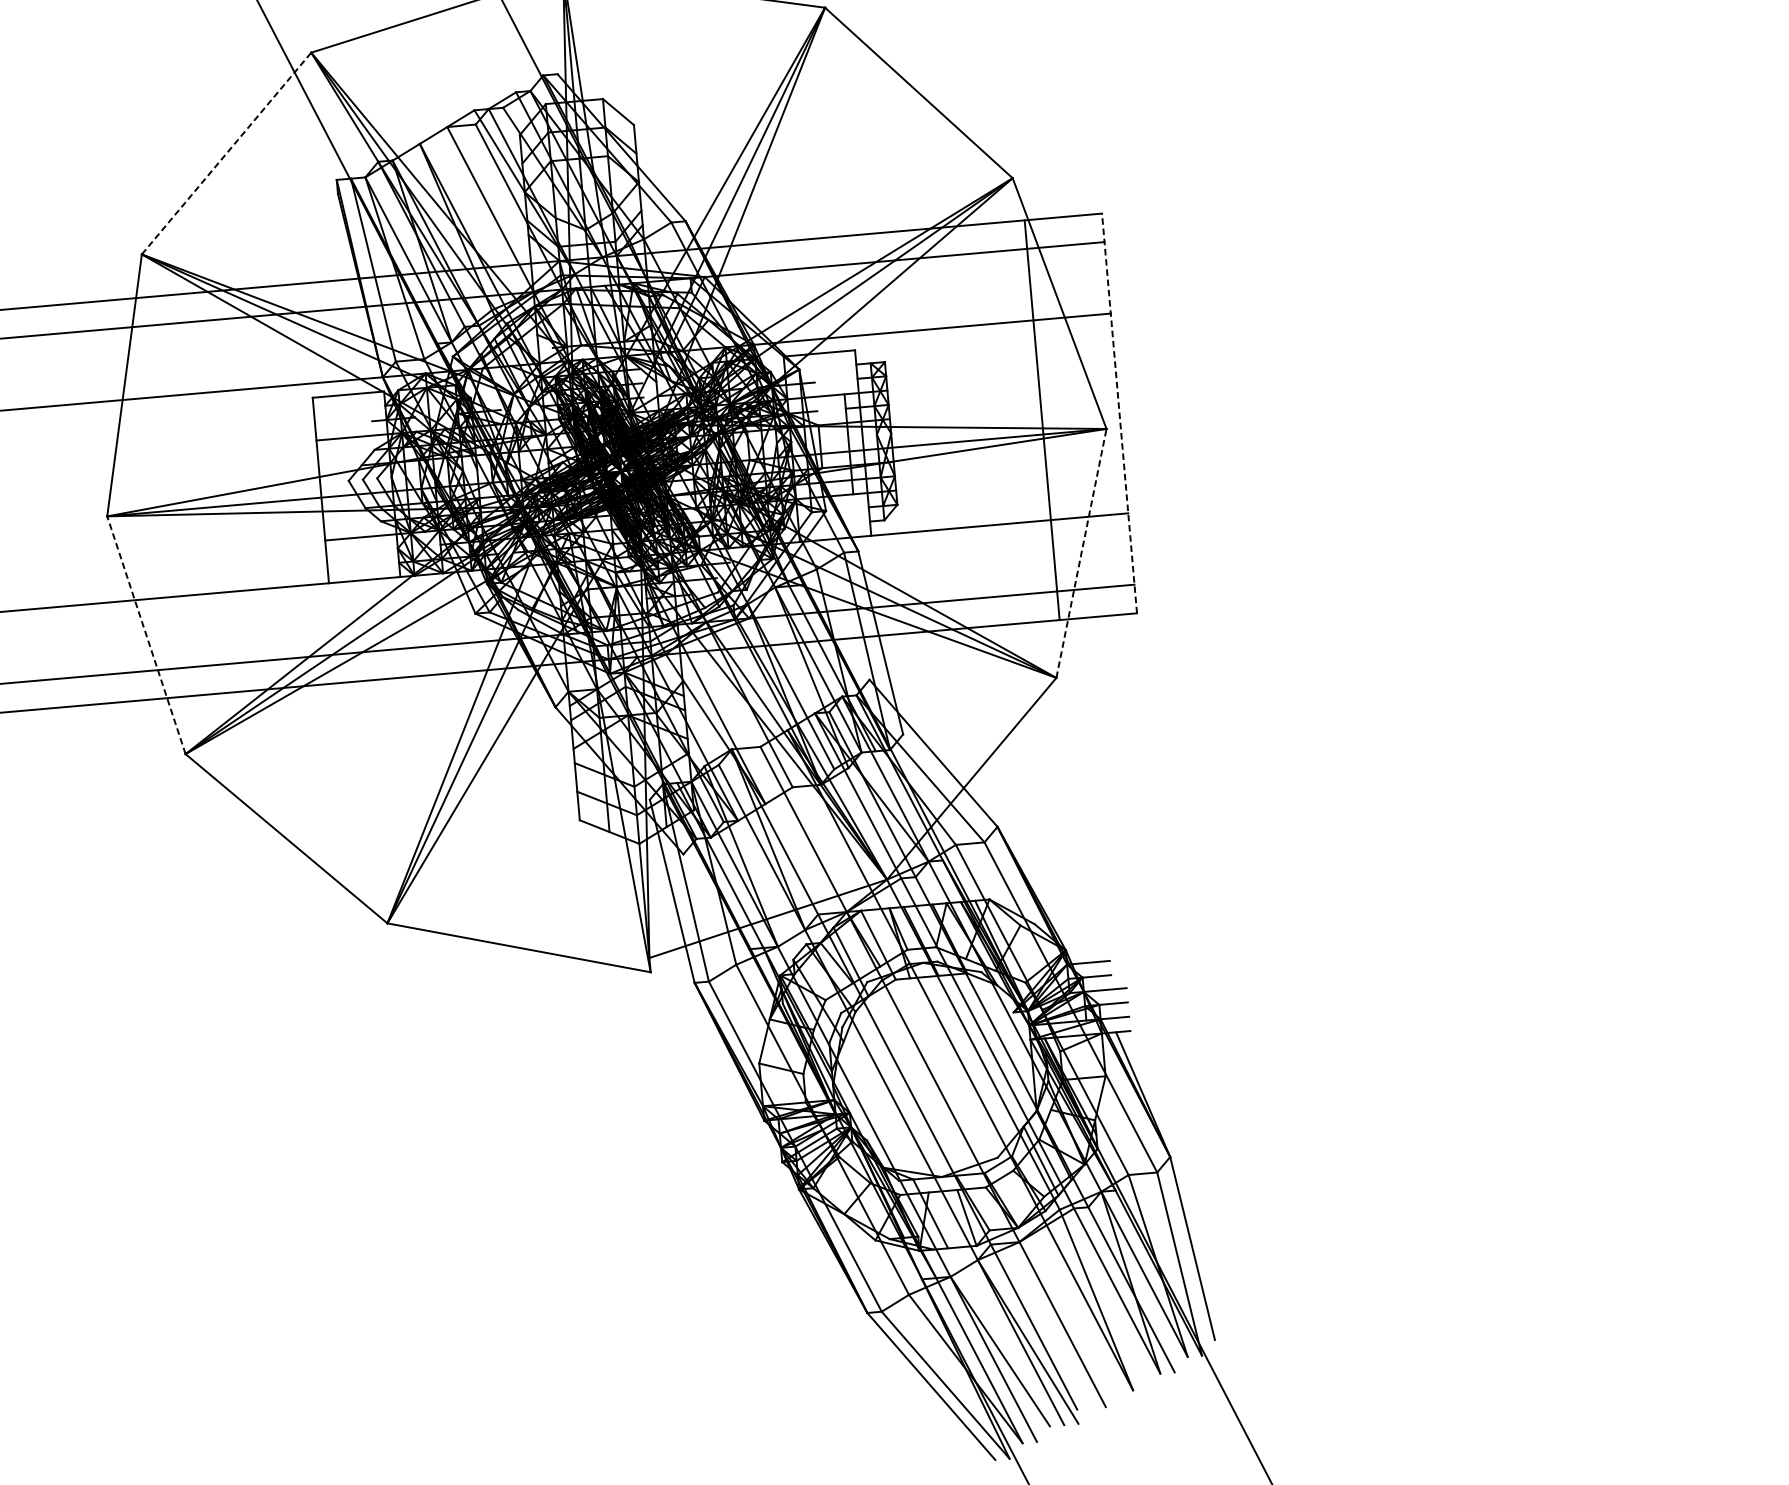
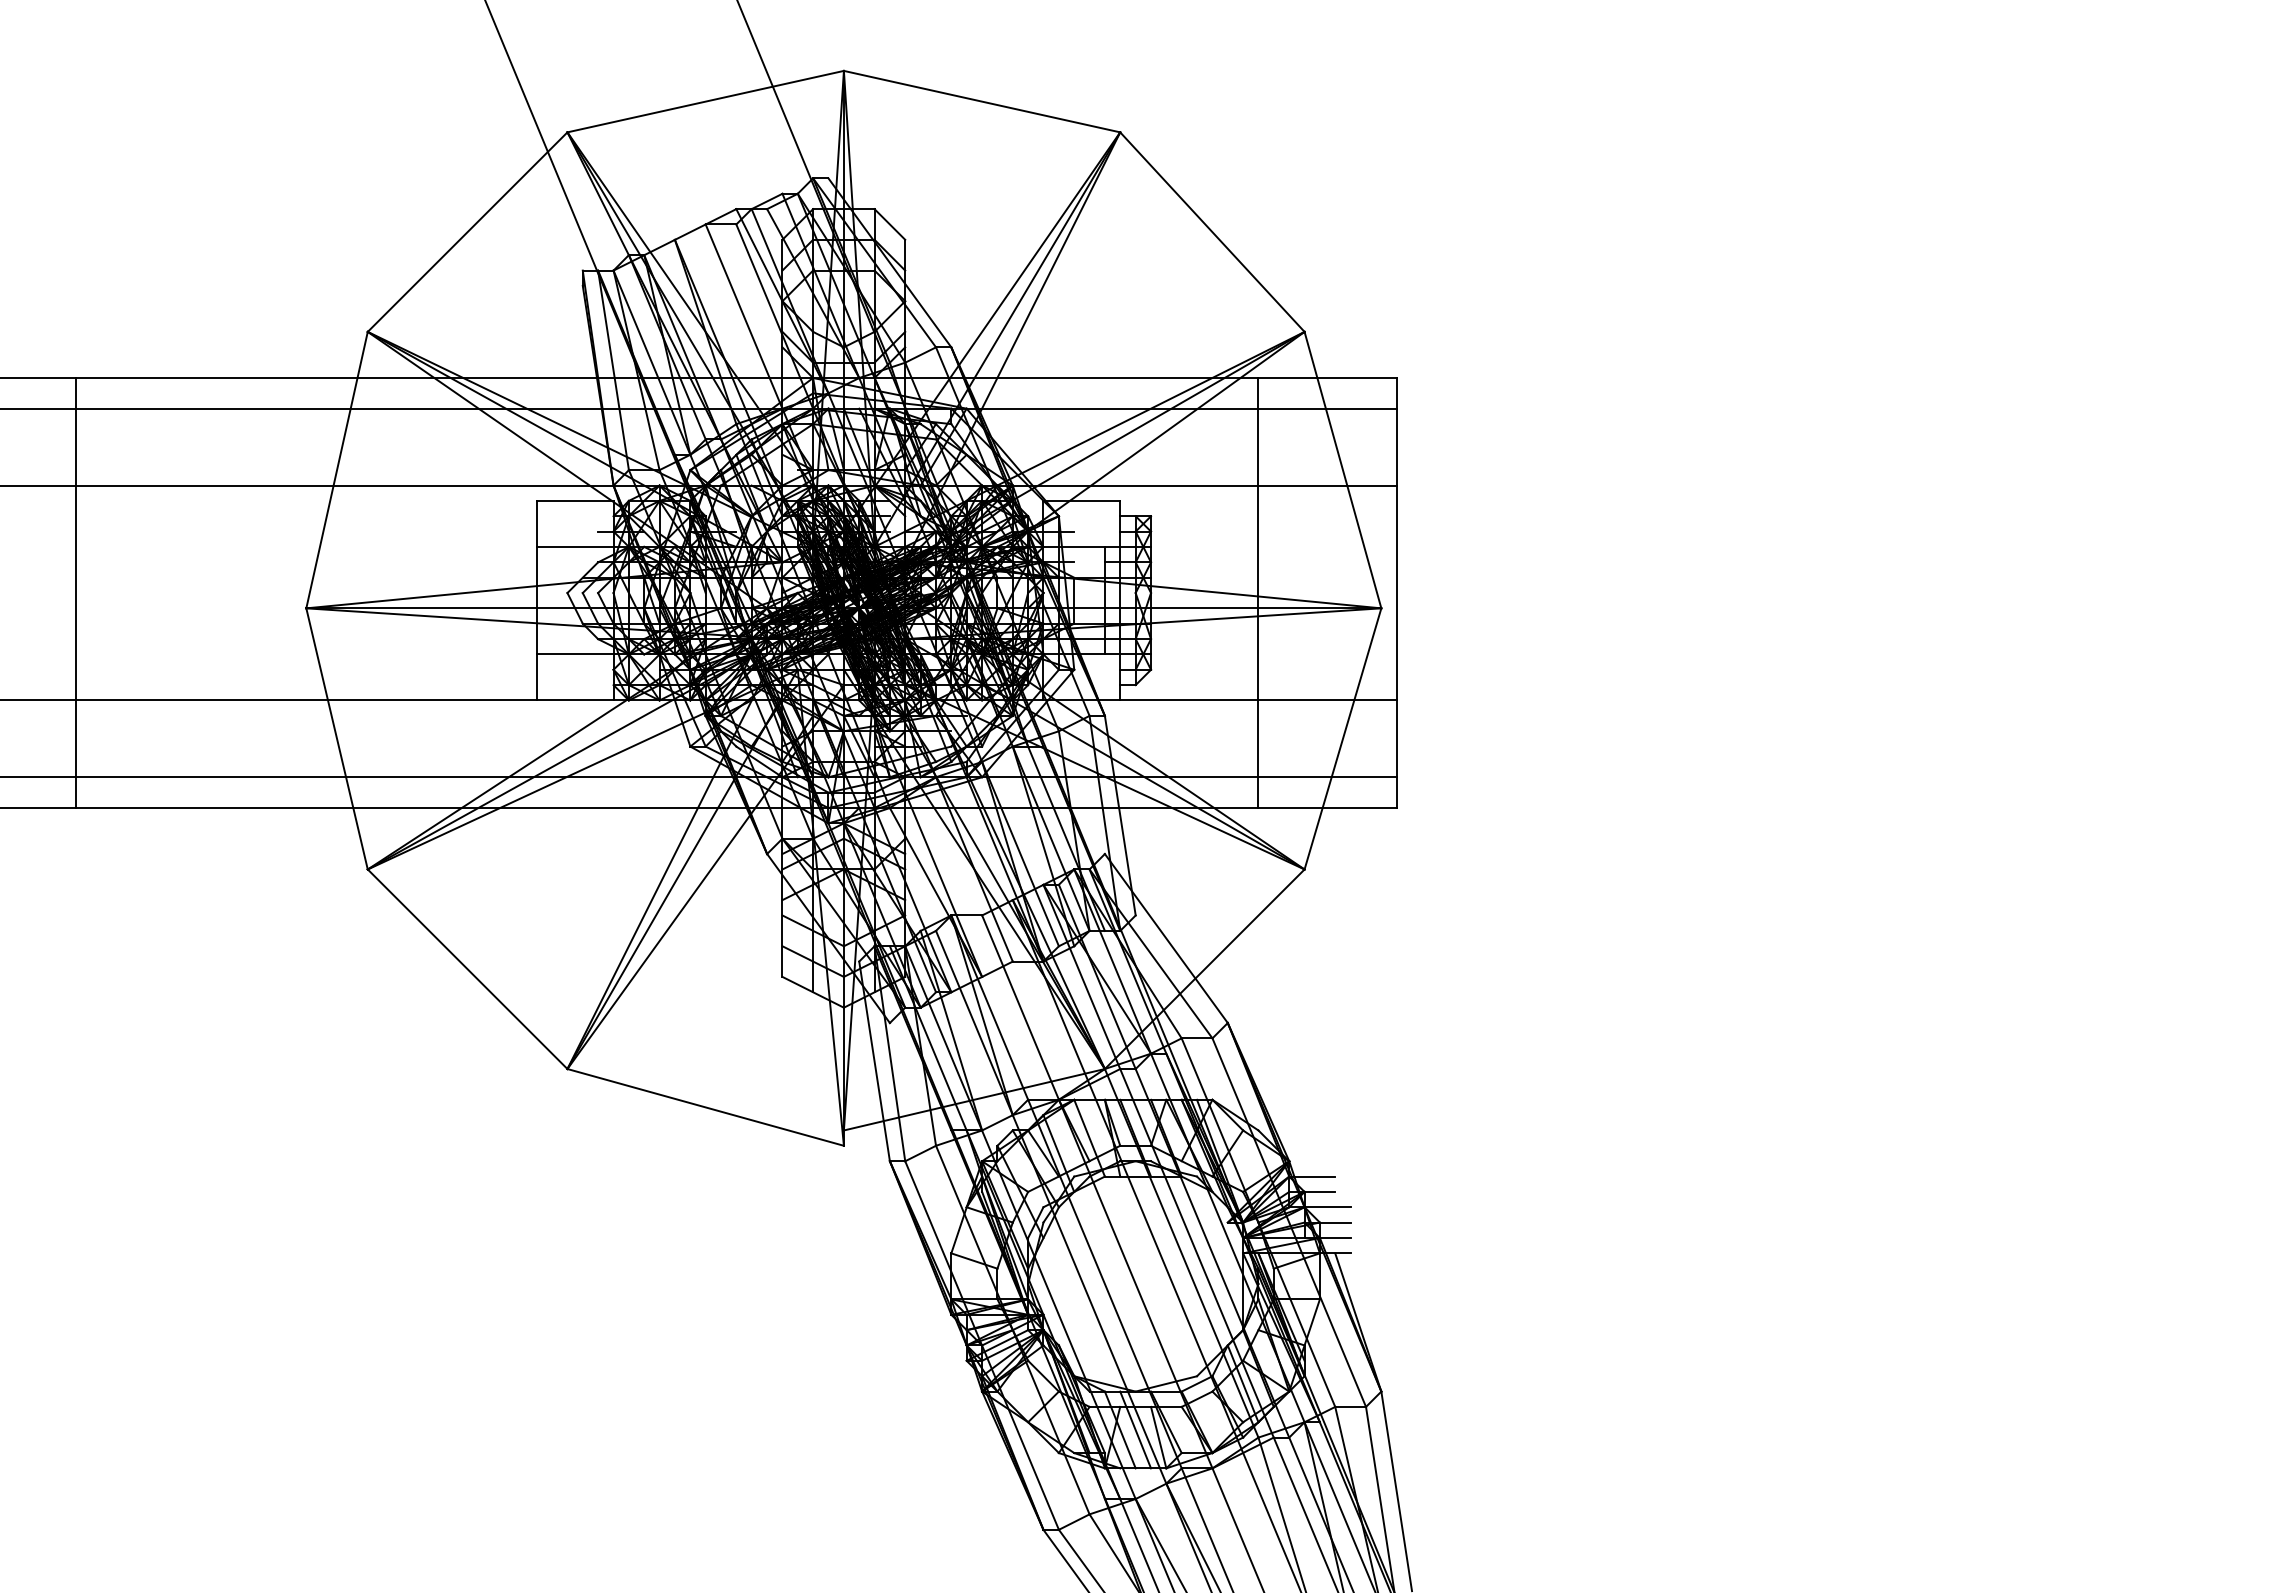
line: (226, 152) -> (467, 231), dashed -> solid
line: (1119, 412) -> (1396, 592), dashed -> solid
line: (1042, 420) -> (1258, 593), moved
line: (1081, 553) -> (1343, 738), dashed -> solid
line: (145, 634) -> (336, 738), dashed -> solid
line: (944, 1212) -> (1135, 1429), added

